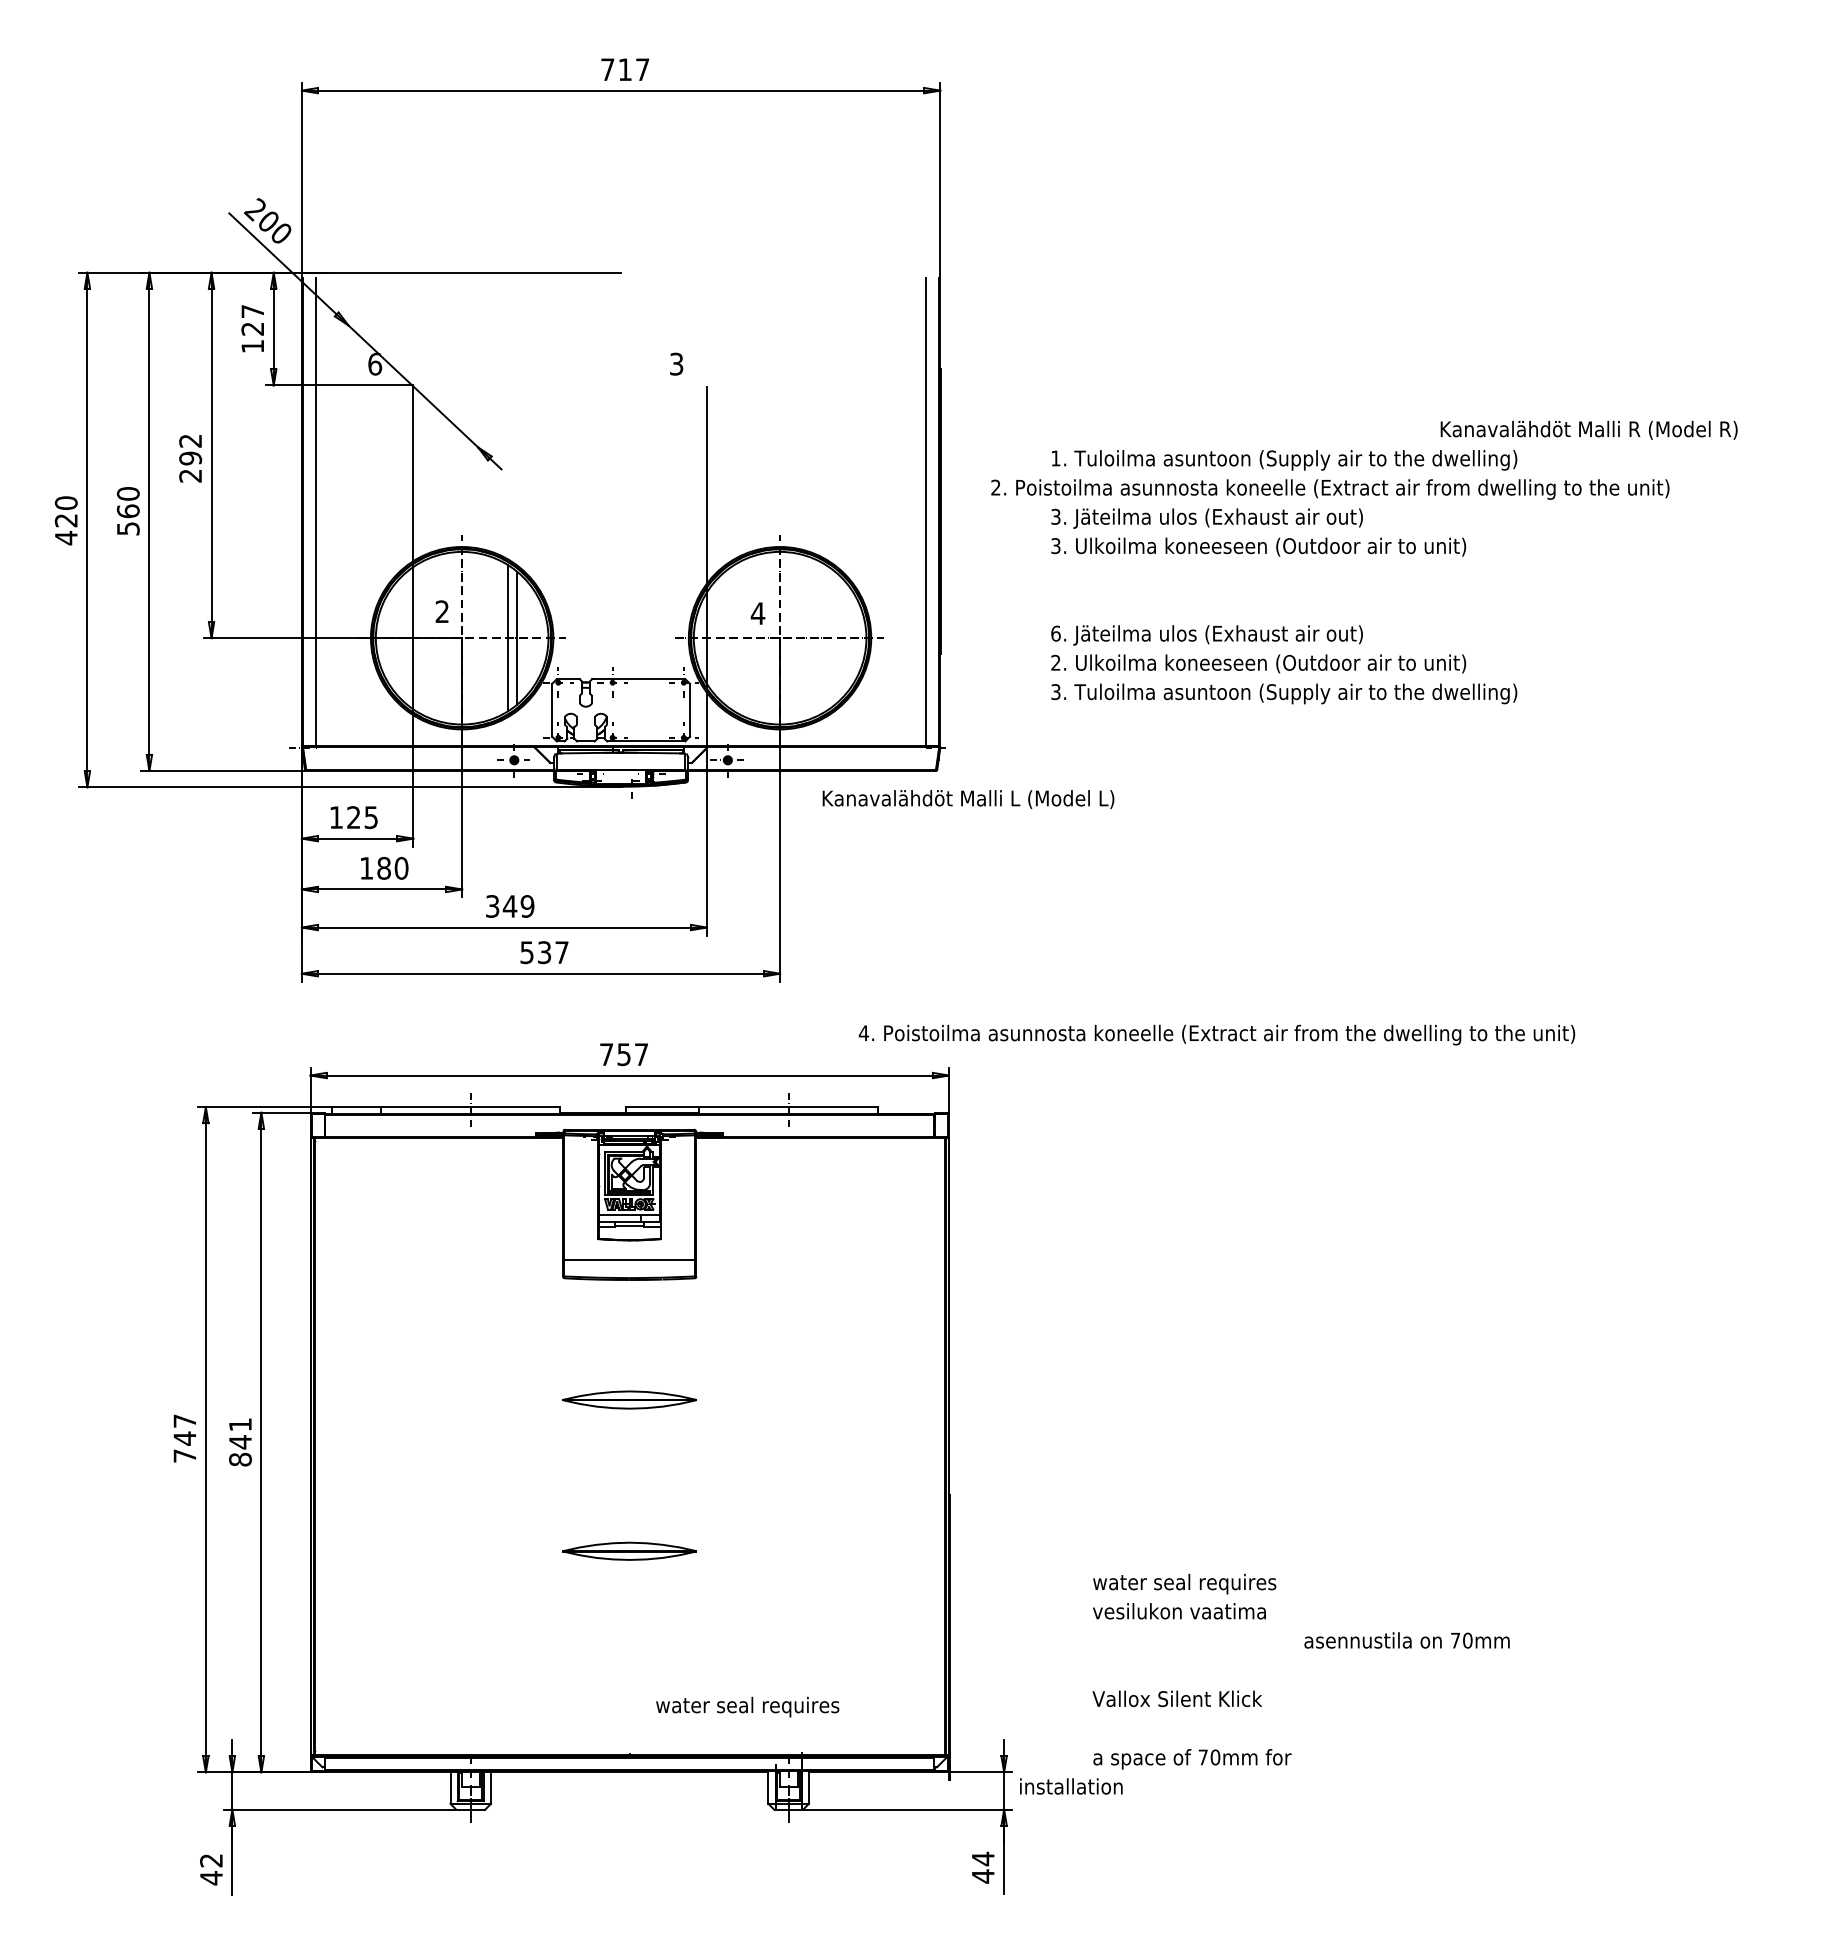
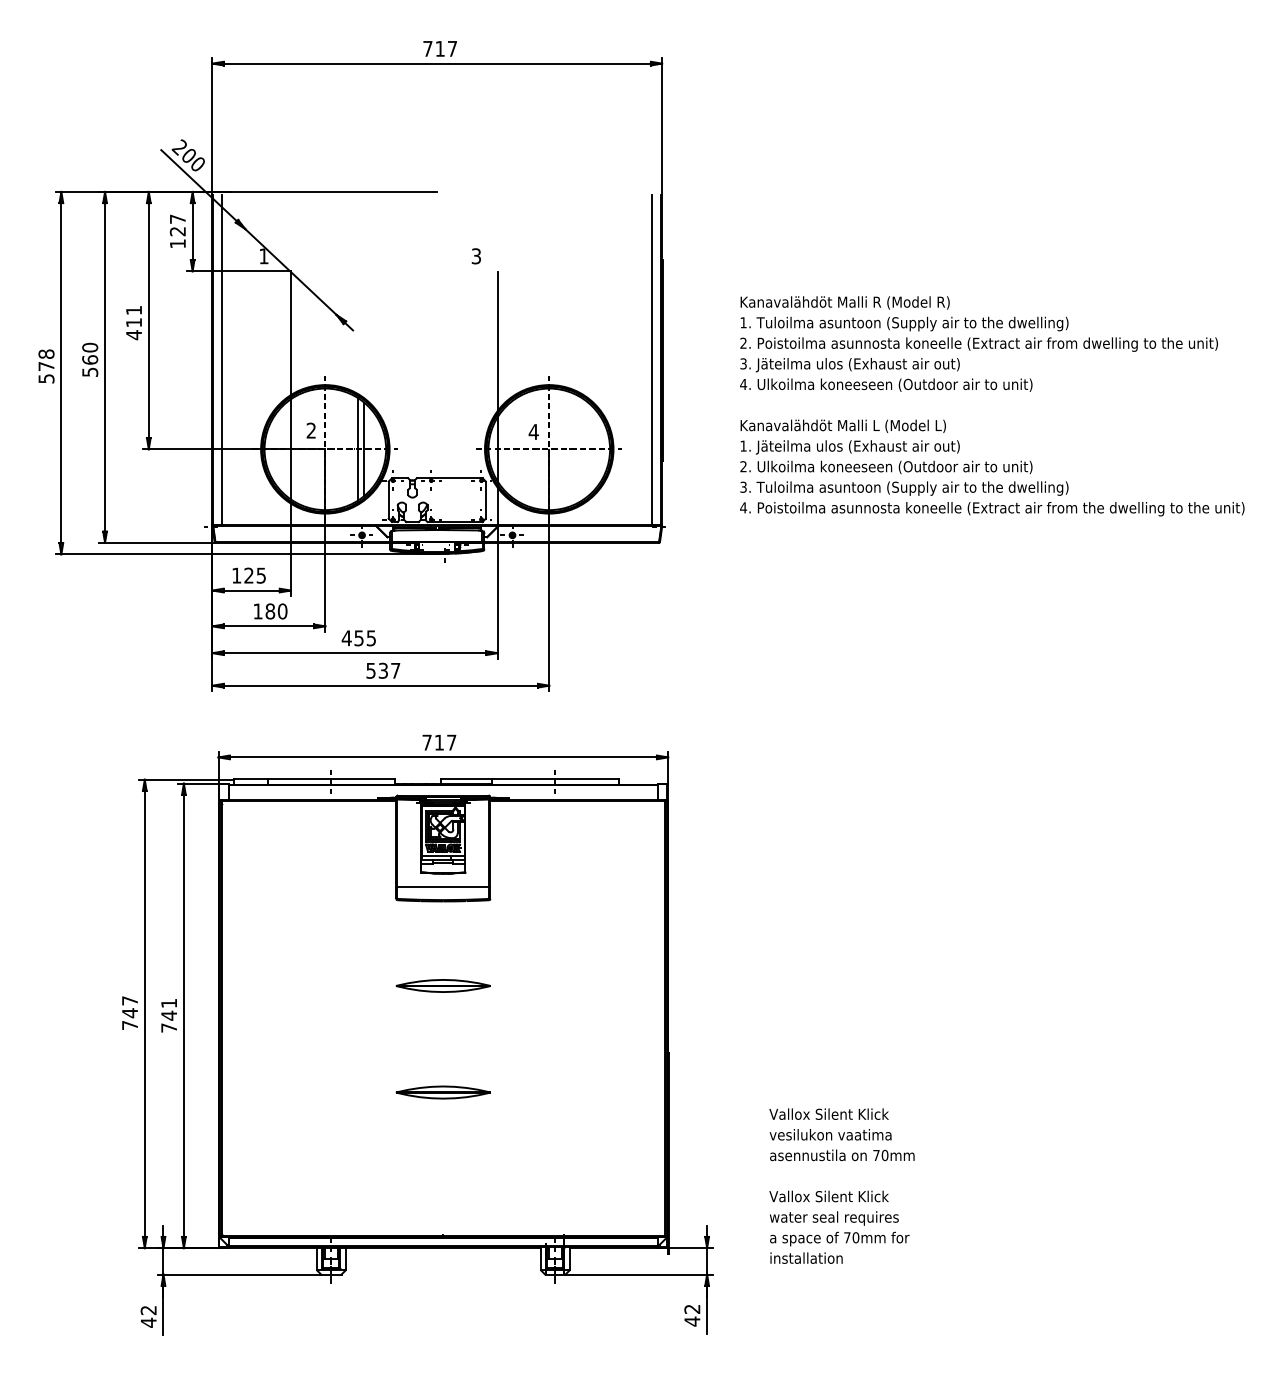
text: (375, 363) -> (264, 255), 6 -> 1
text: (1588, 429) -> (844, 302), moved
text: (190, 458) -> (133, 322), 292 -> 411
text: (1330, 489) -> (979, 344), moved
text: (65, 520) -> (45, 366), 420 -> 578
text: (1055, 546) -> (743, 384), 3. -> 4.
text: (1055, 633) -> (743, 446), 6. -> 1.
text: (968, 799) -> (843, 426), moved
text: (509, 906) -> (358, 638), 349 -> 455
text: (1216, 1034) -> (991, 508), moved
text: (623, 1054) -> (438, 742), 757 -> 717
text: (240, 1459) -> (169, 1027), 841 -> 741
text: (1184, 1583) -> (834, 1115), water seal requires -> Vallox Silent Klick
text: (1406, 1640) -> (841, 1155), moved
text: (747, 1706) -> (834, 1218), moved
text: (1071, 1786) -> (806, 1258), moved
text: (982, 1858) -> (691, 1308), 44 -> 42

